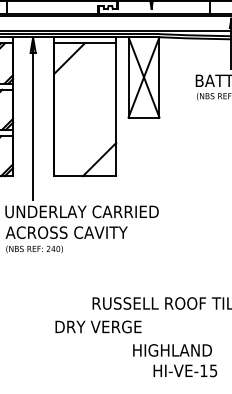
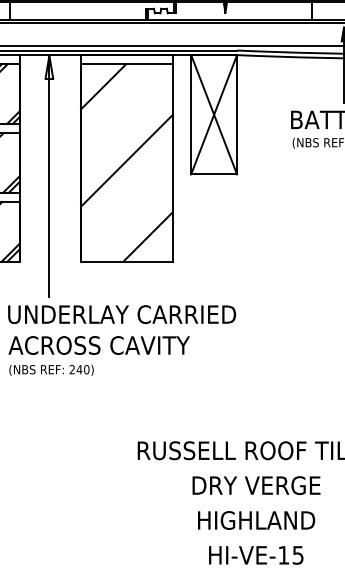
line: (85, 108) -> (127, 161), added
text: (98, 326) -> (256, 484), moved
text: (185, 370) -> (256, 554), moved

